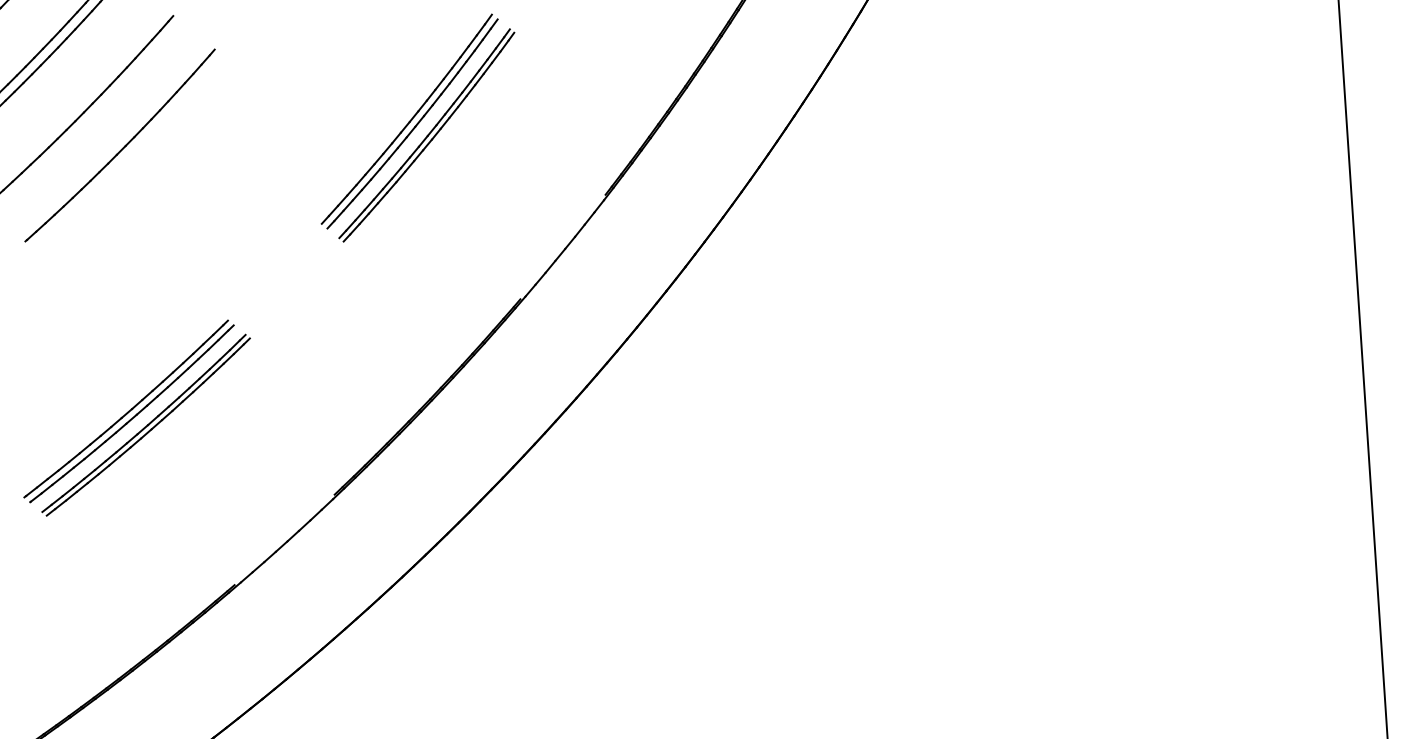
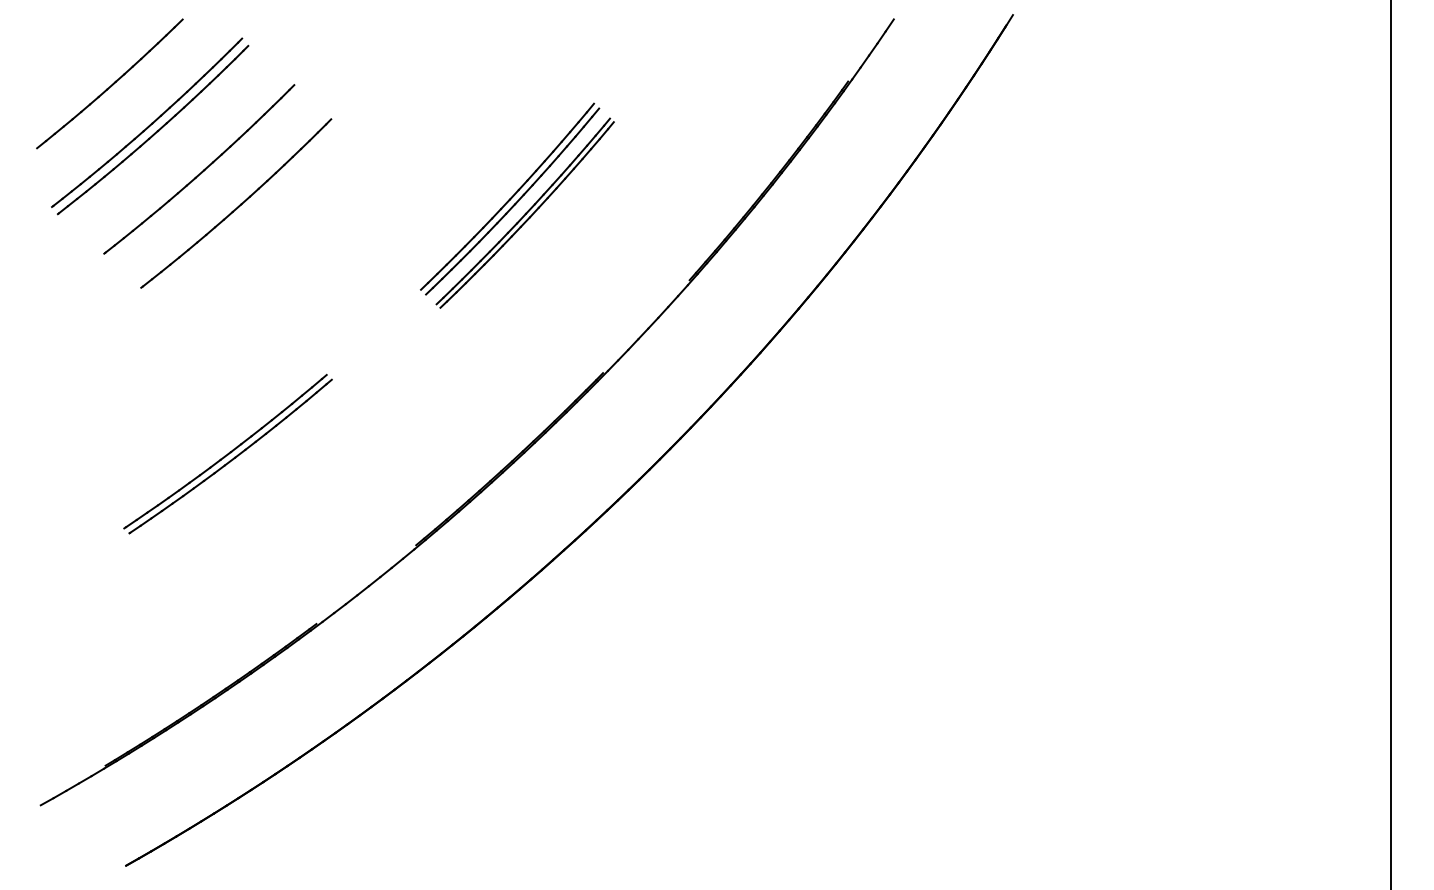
part: (146, 424) -> (243, 467), removed

